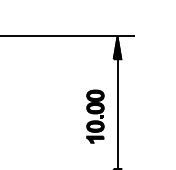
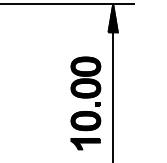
part: (95, 116) -> (85, 103), size x1.43

